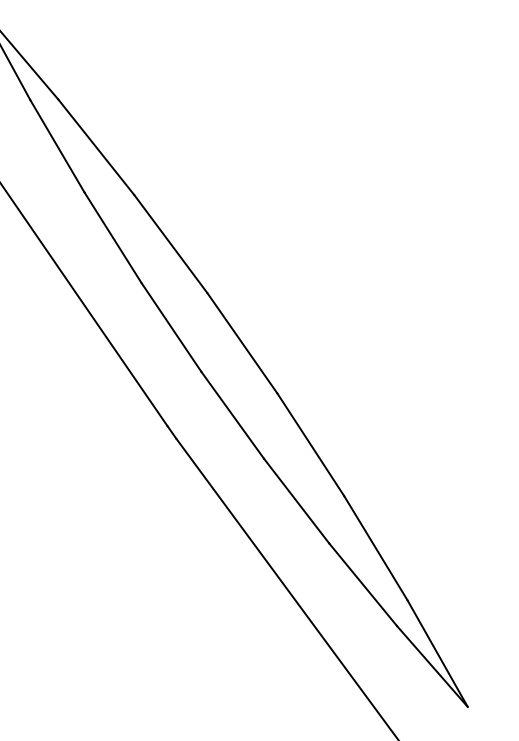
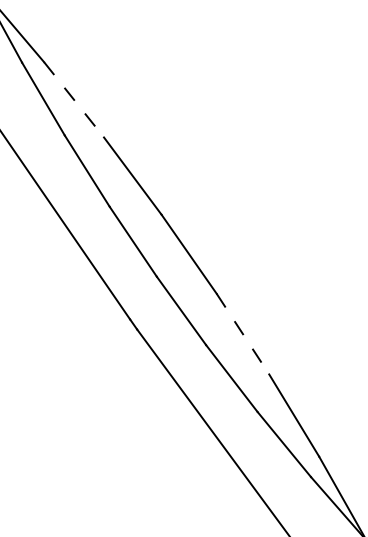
line: (96, 147) -> (74, 99), solid -> dashed
line: (311, 445) -> (243, 334), solid -> dashed

